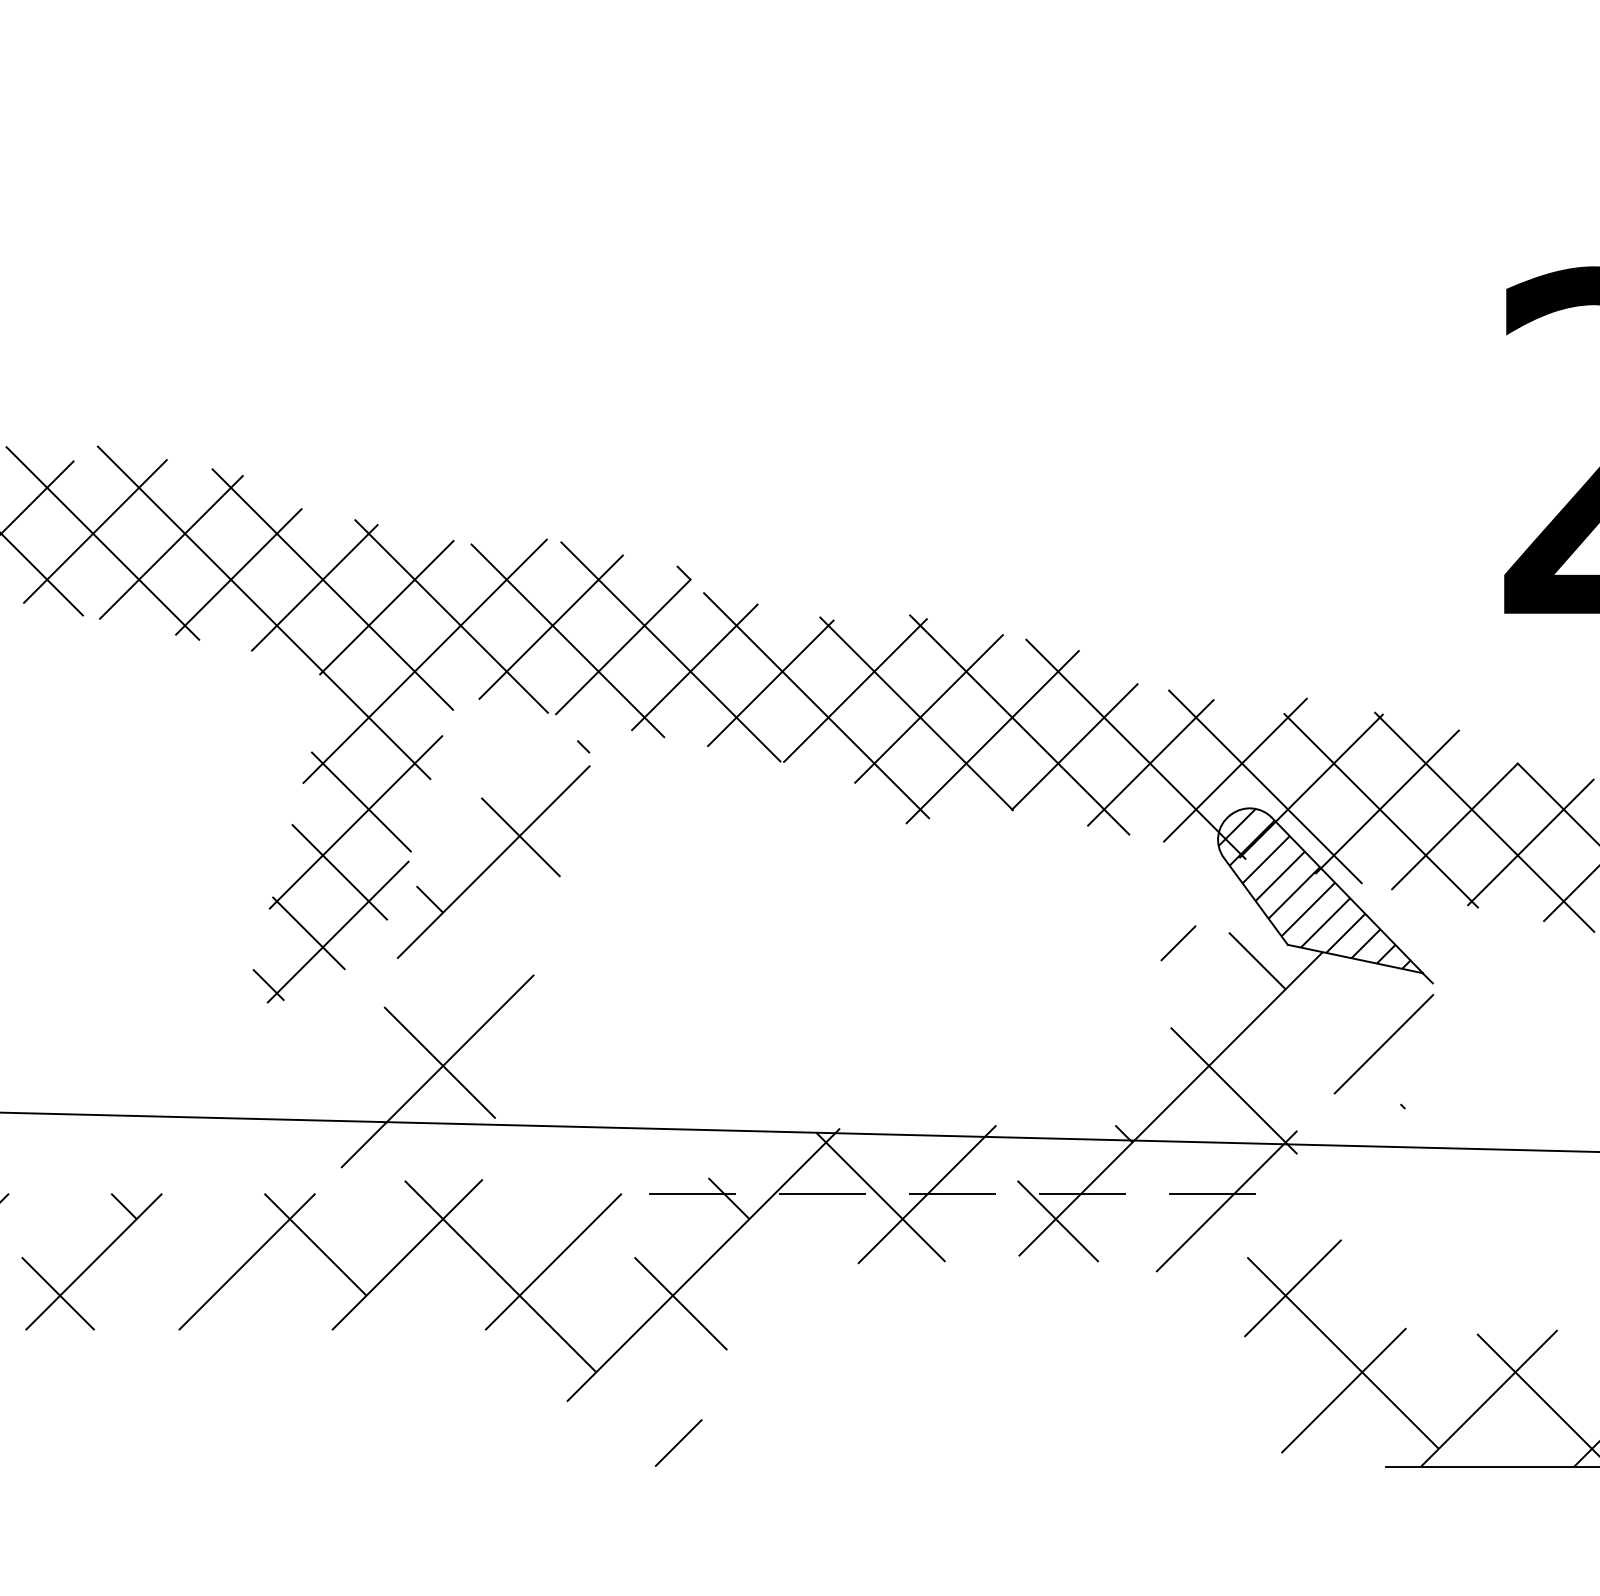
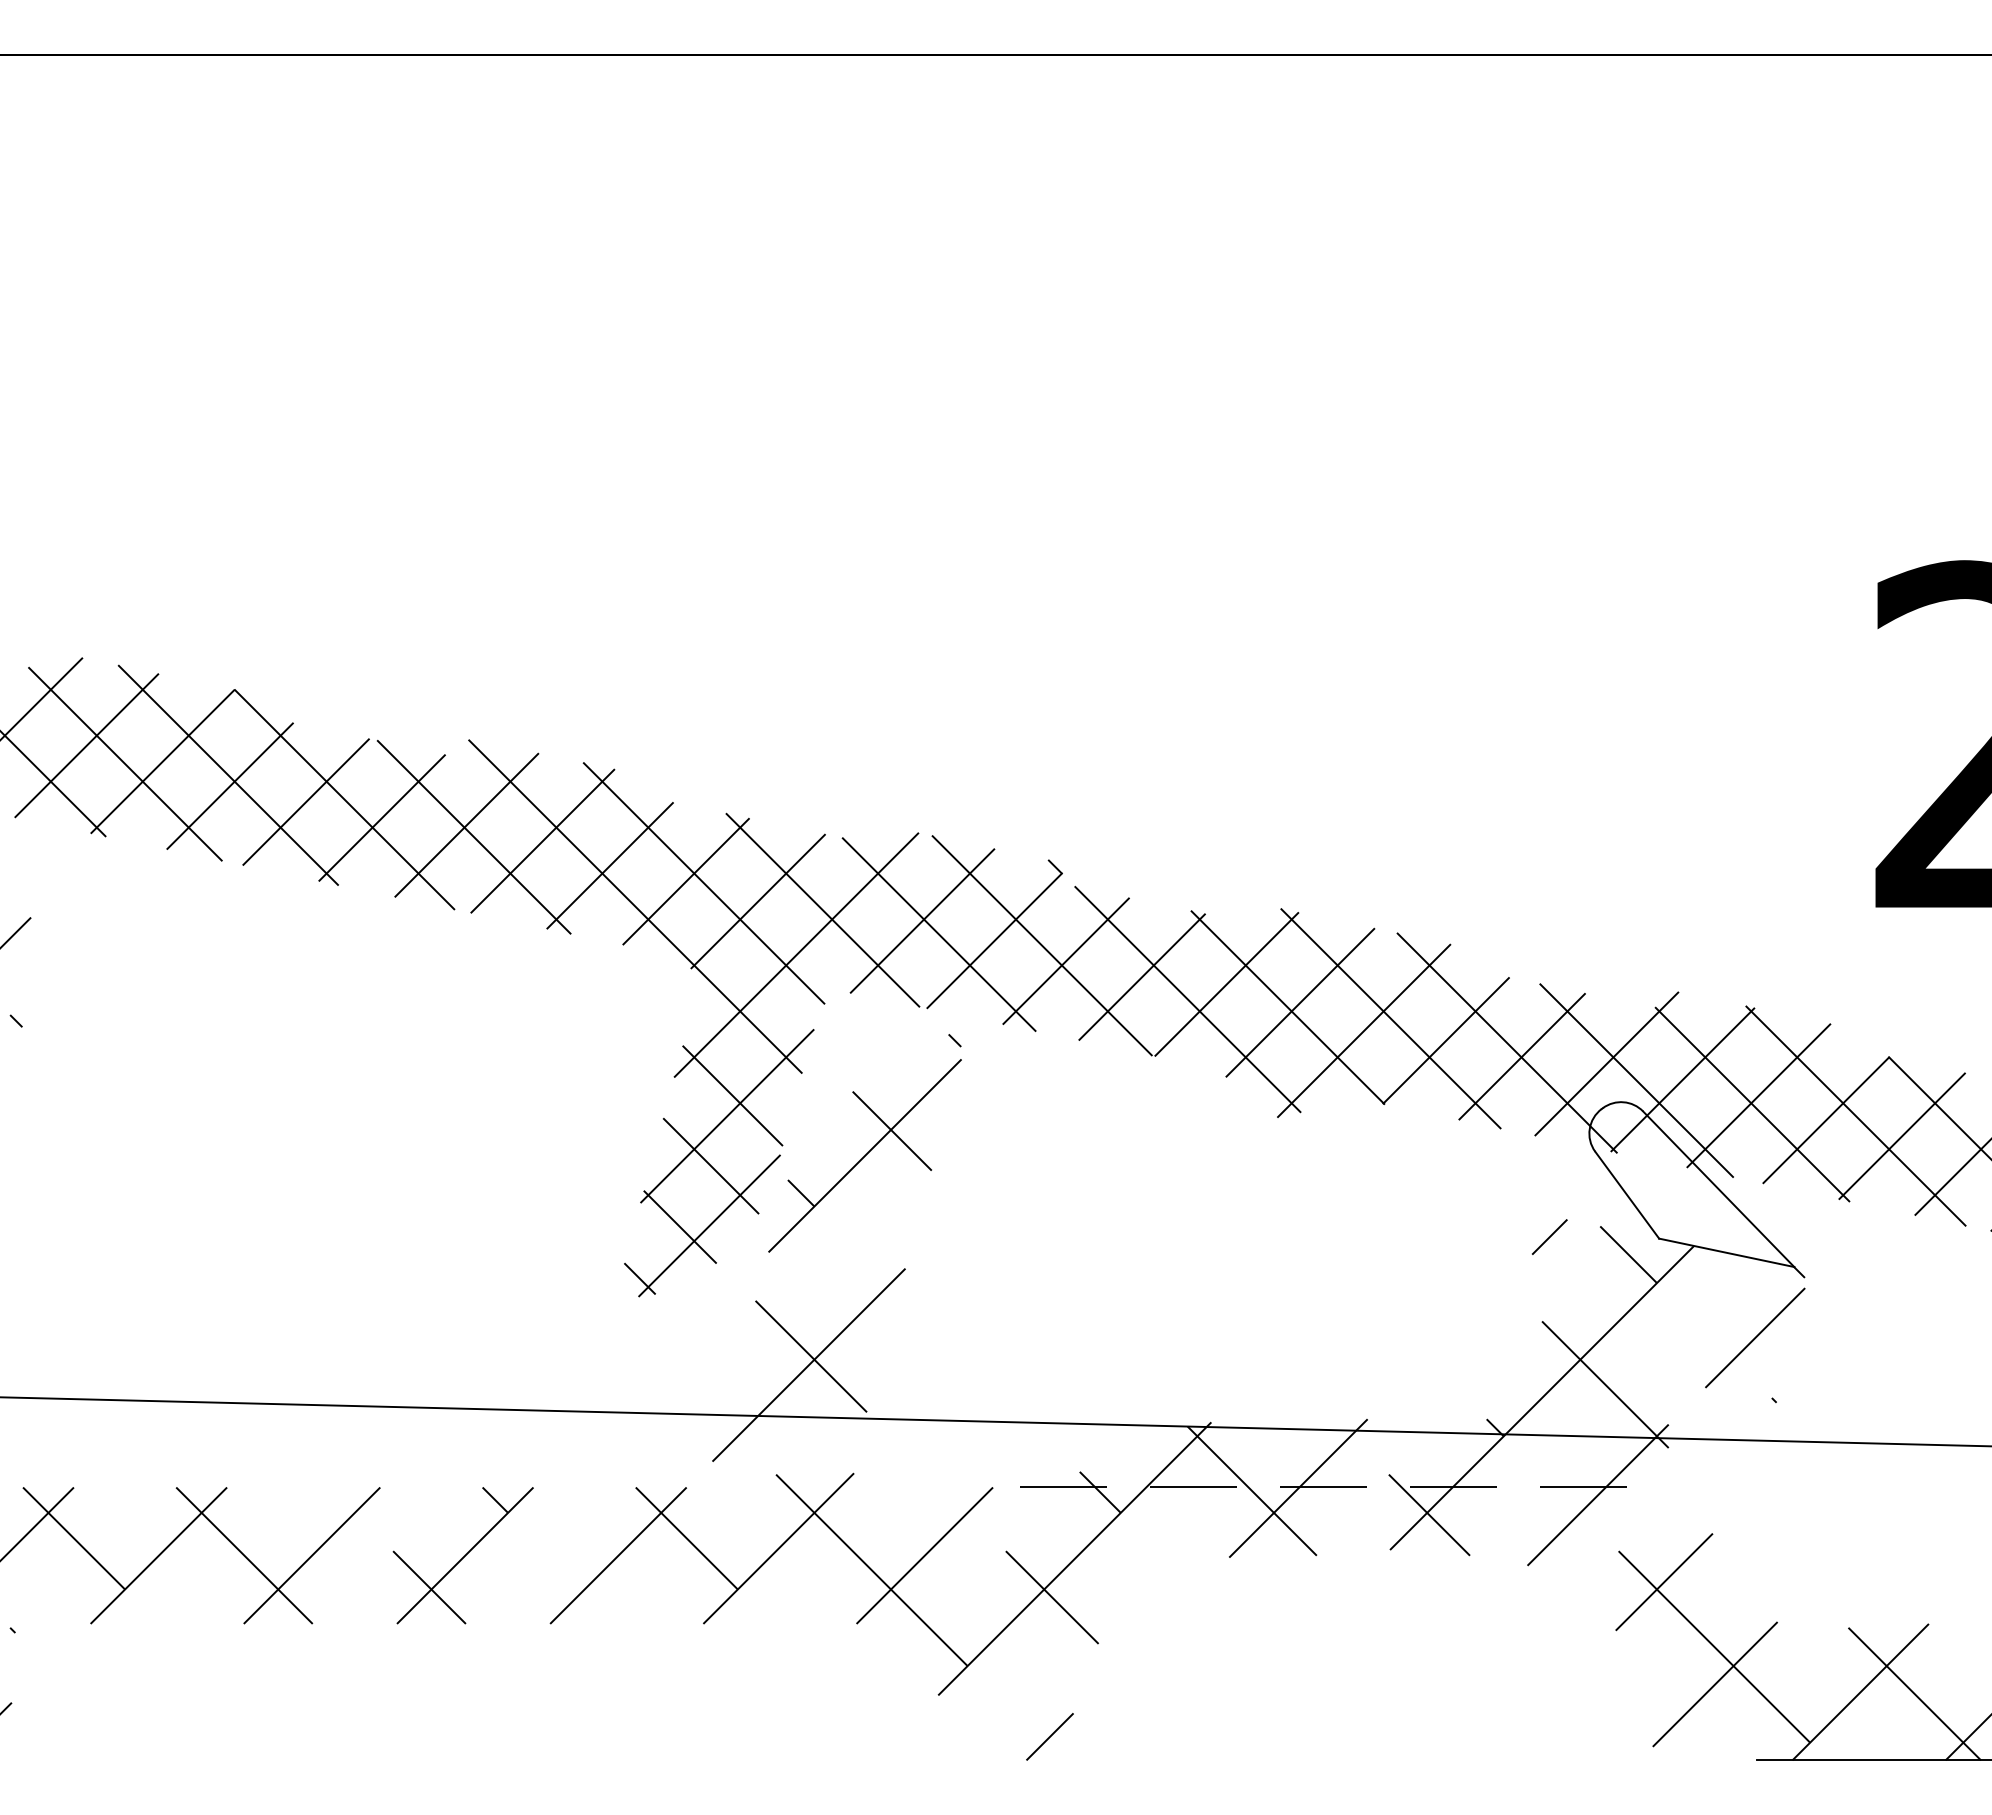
hatch: (1314, 888) -> (1685, 1182), removed

